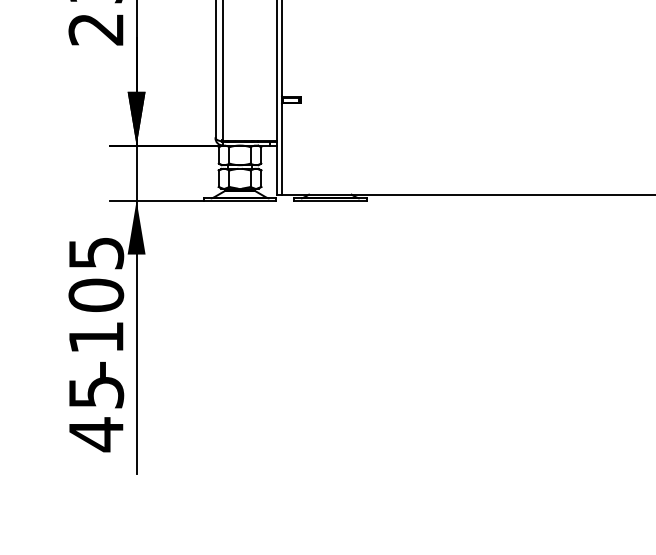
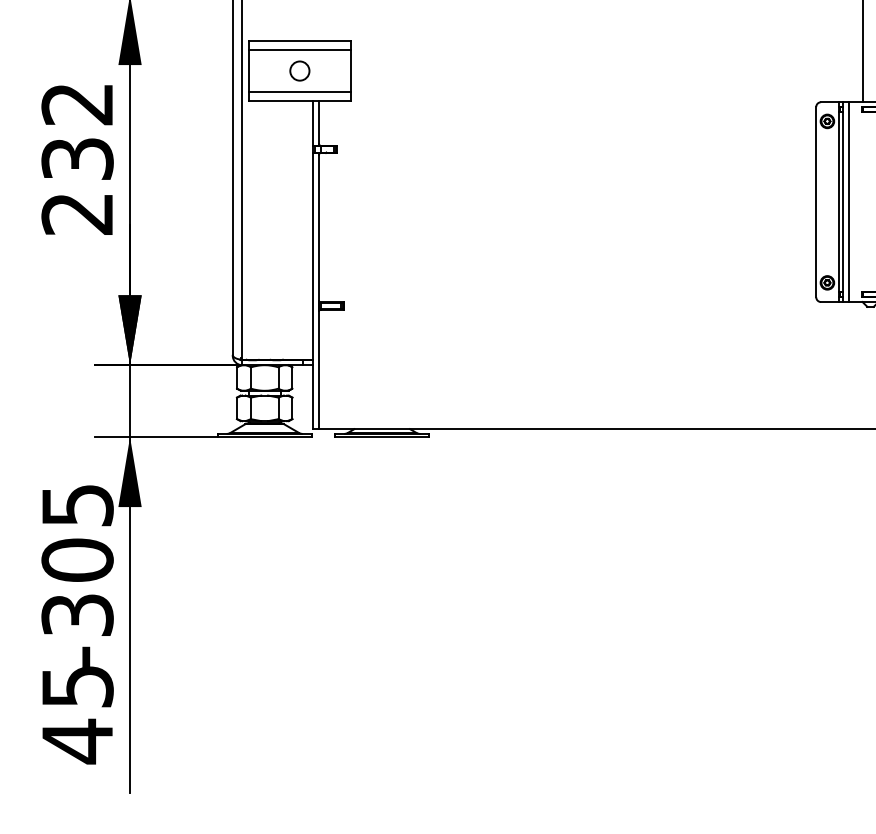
text: (96, 337) -> (77, 614), -105 -> -305

